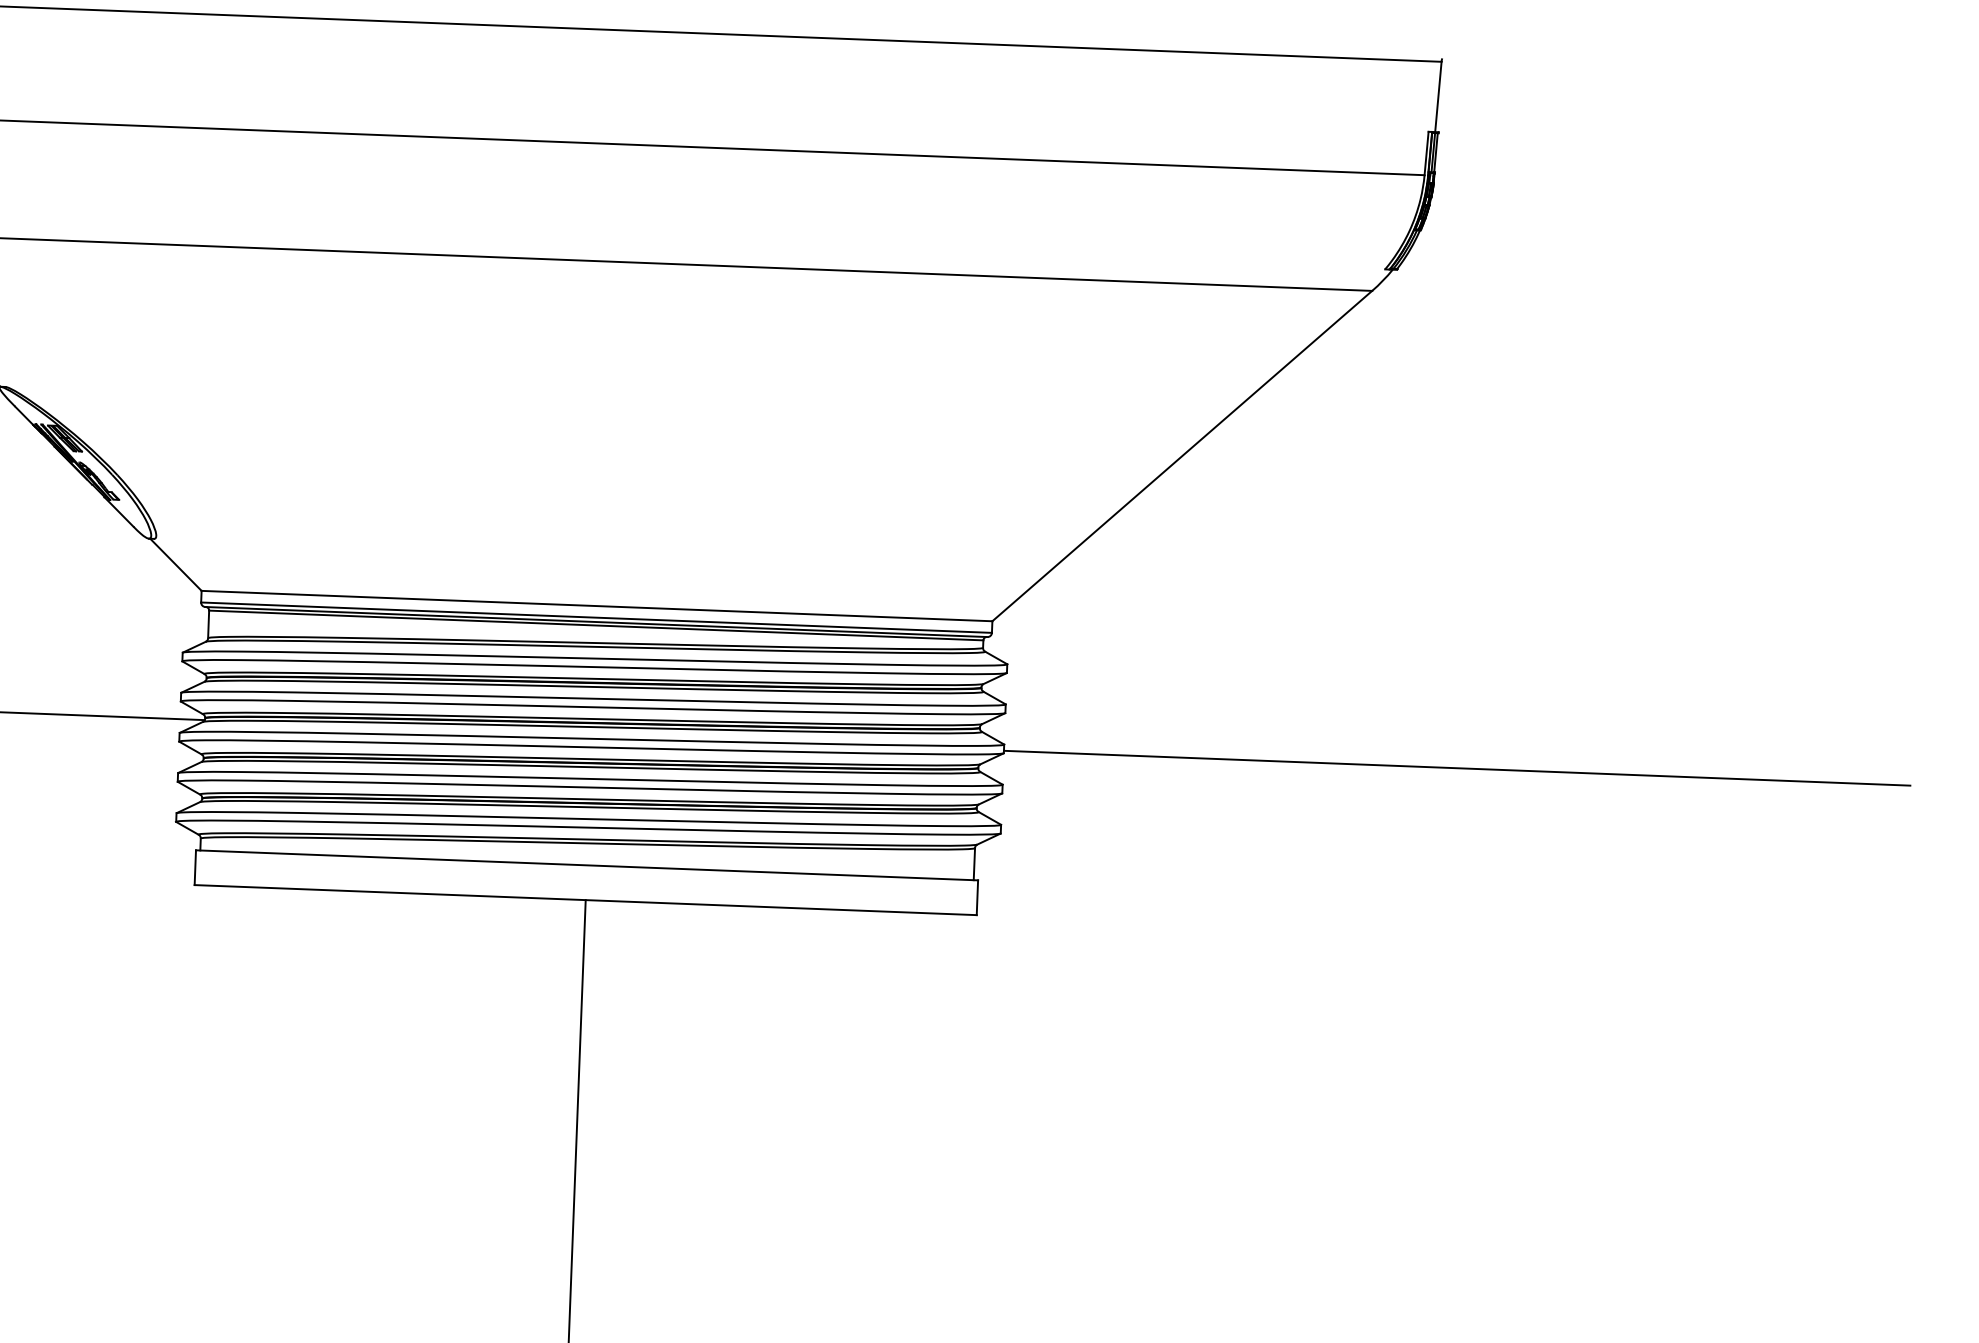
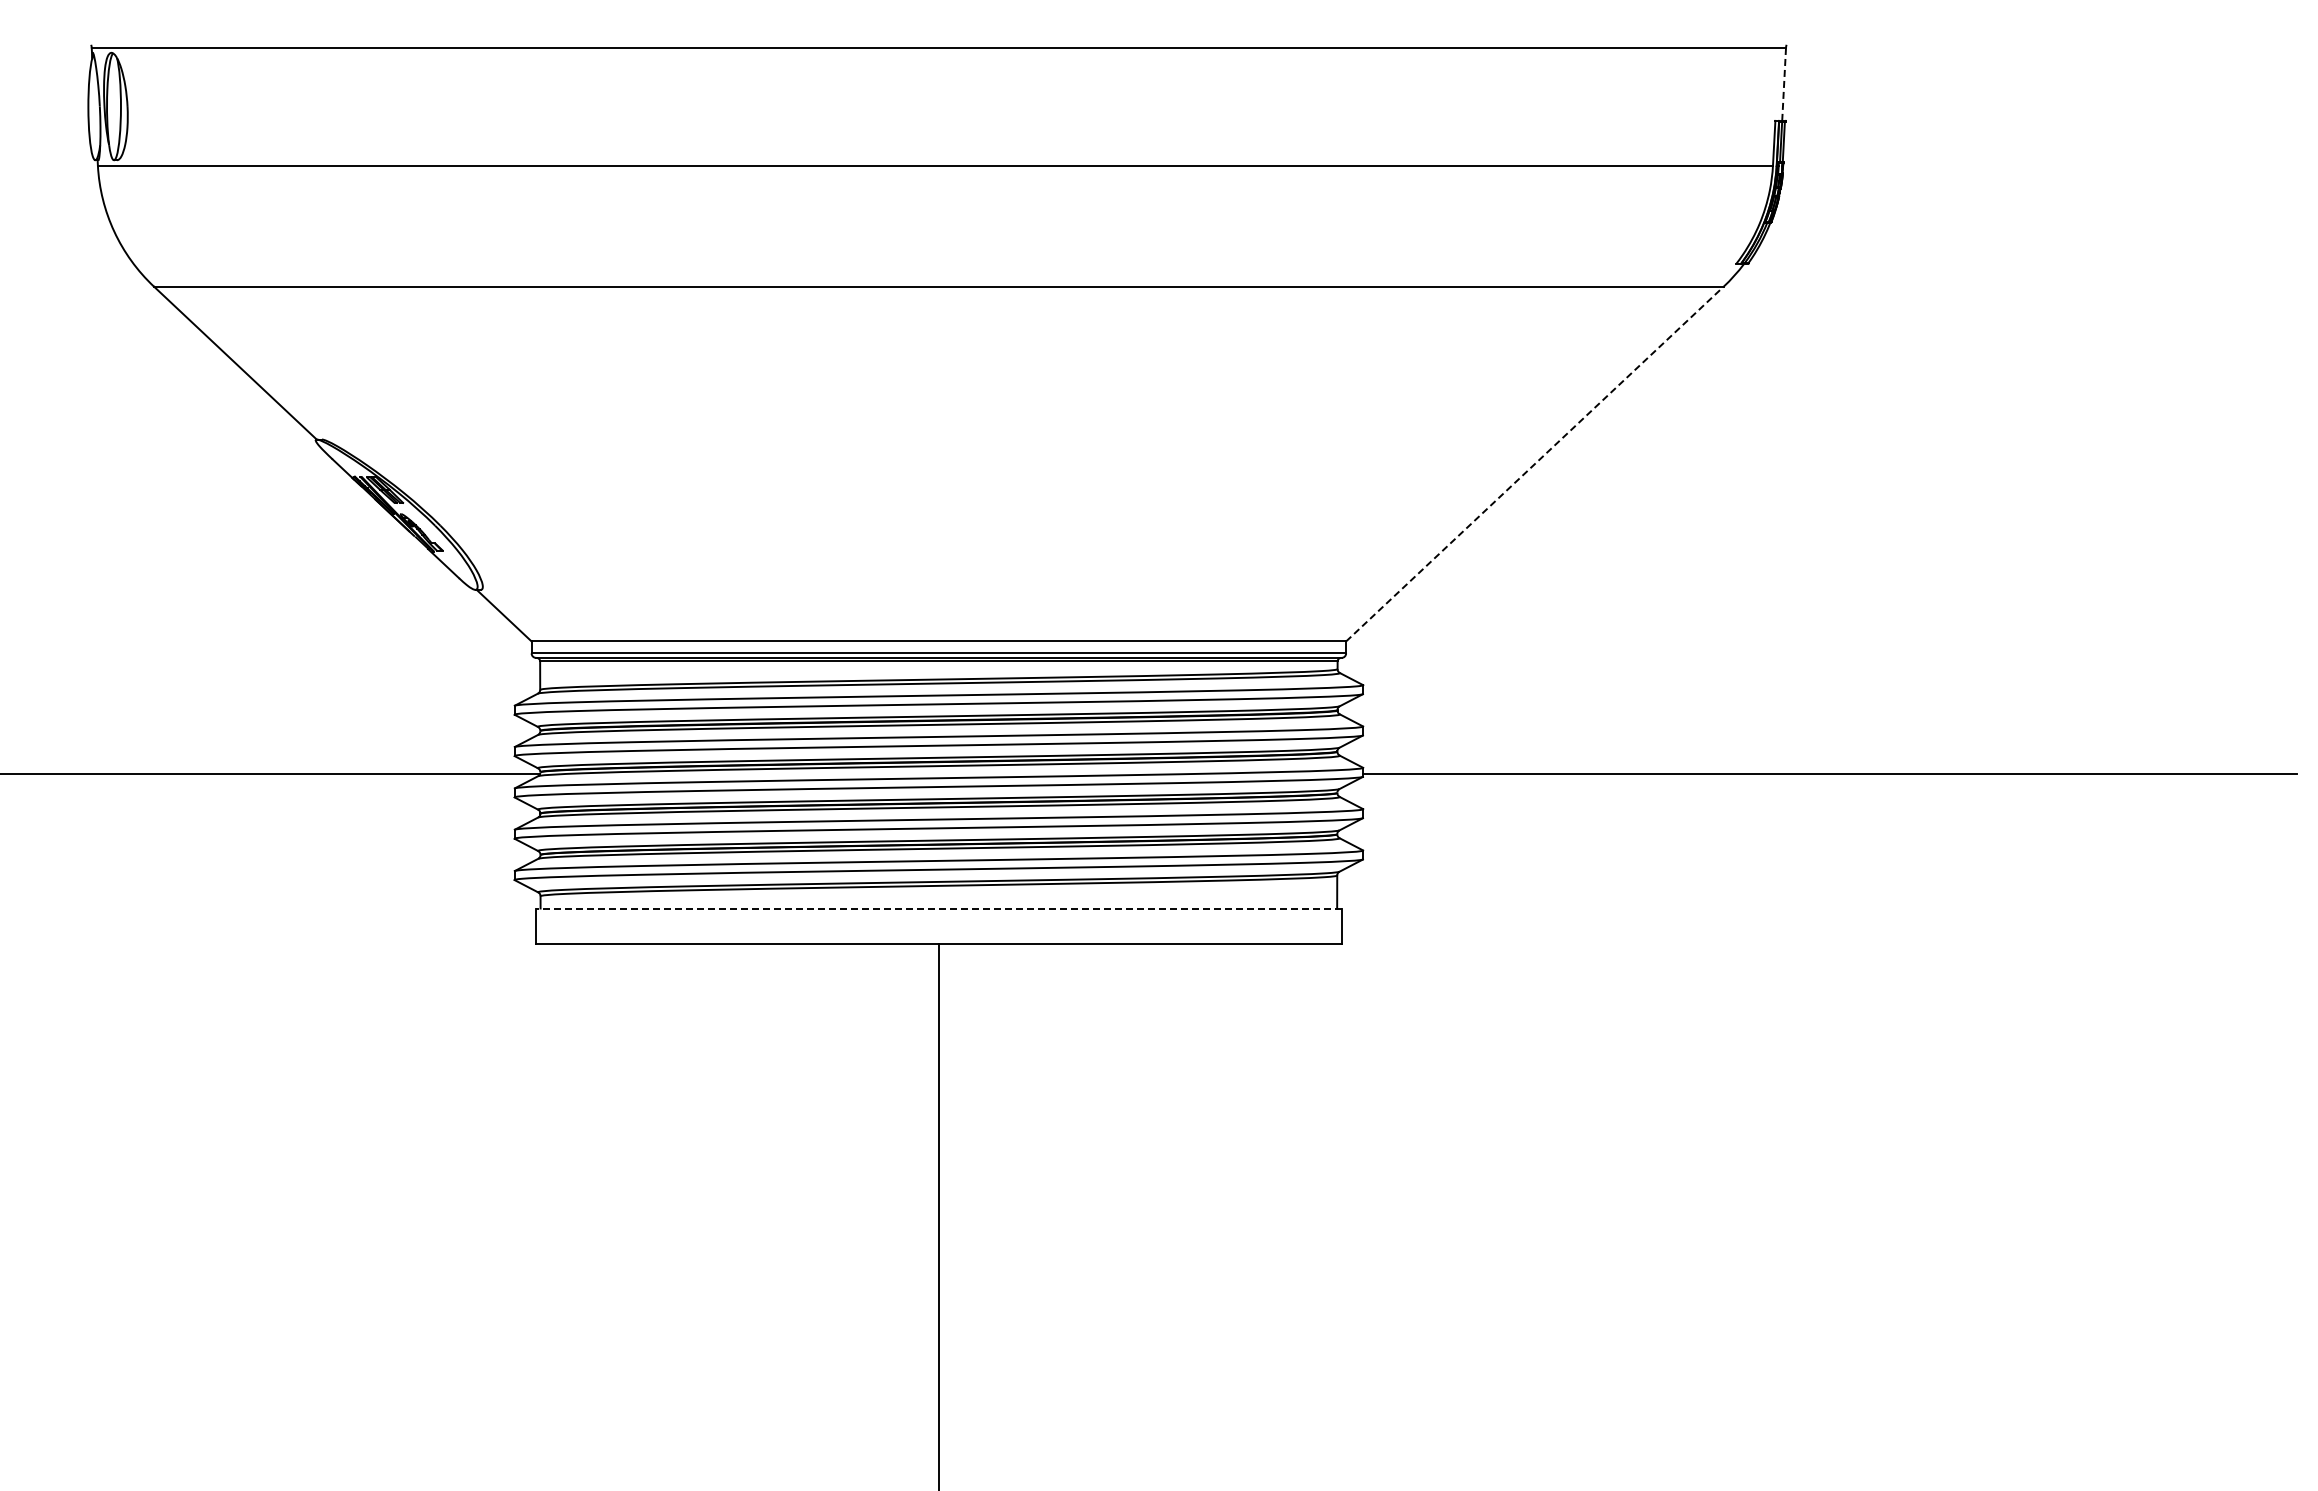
line: (1438, 96) -> (1784, 84), solid -> dashed
line: (1182, 455) -> (1535, 463), solid -> dashed
line: (586, 865) -> (938, 908), solid -> dashed

